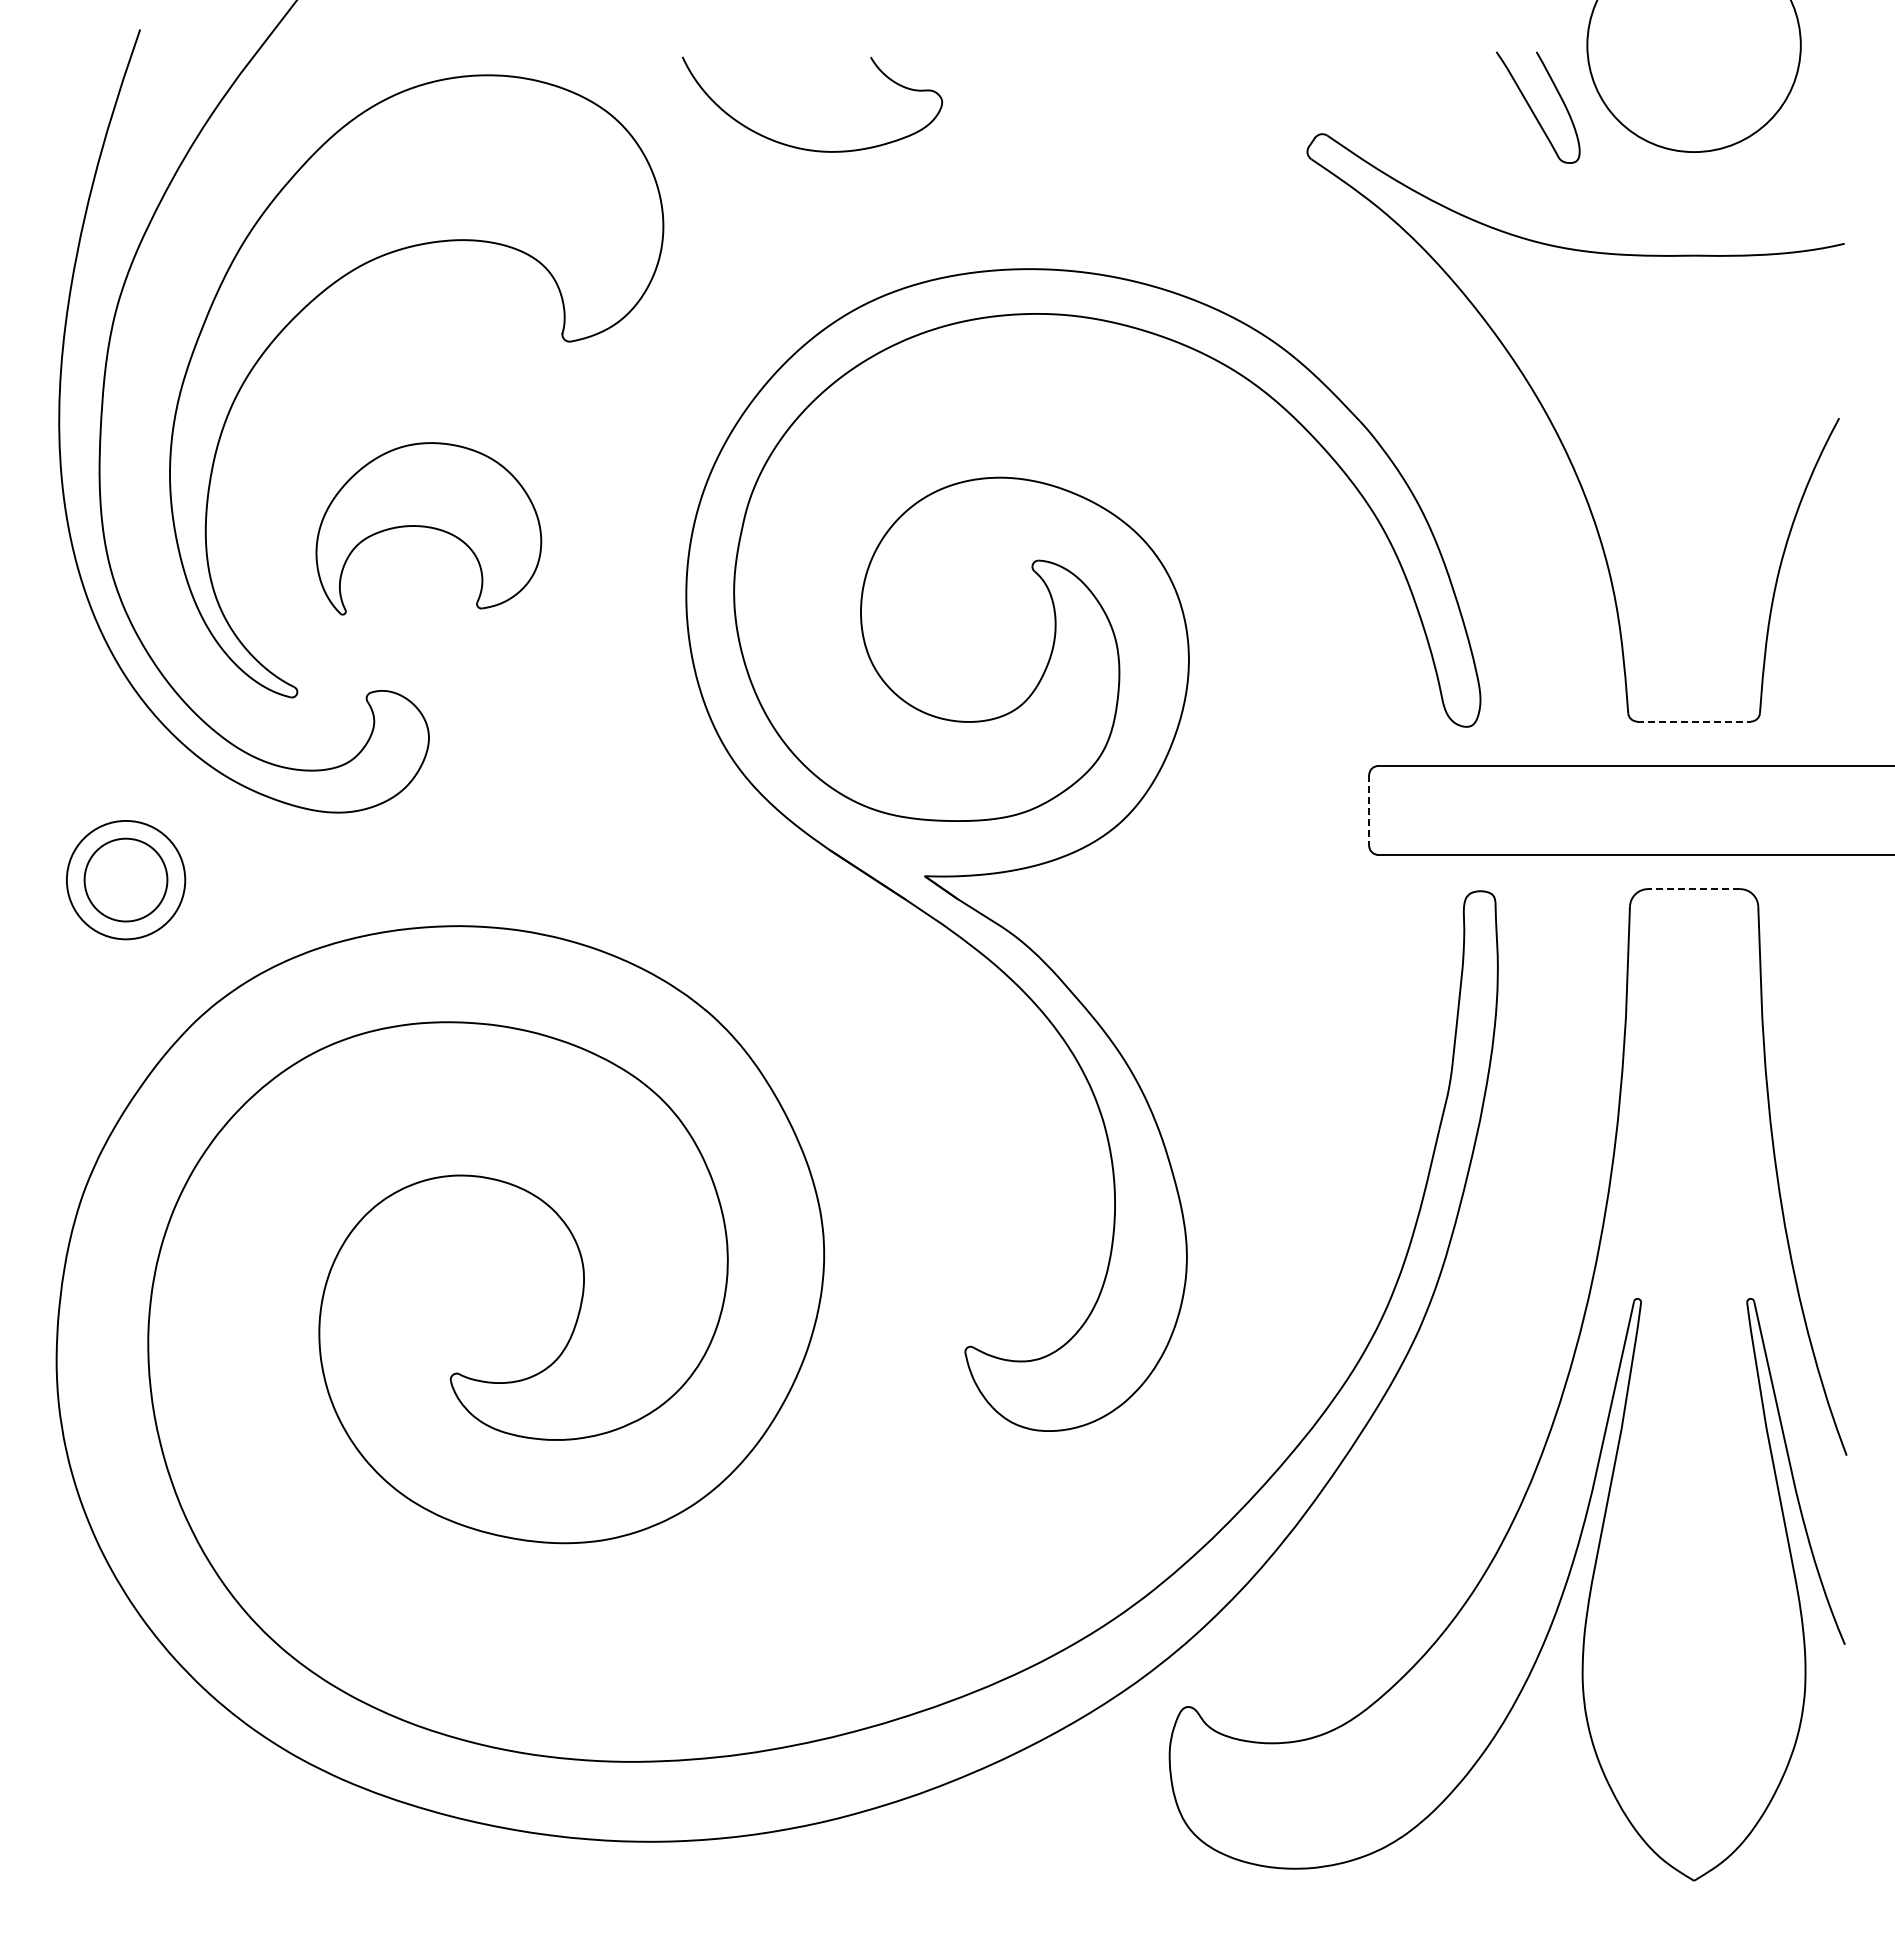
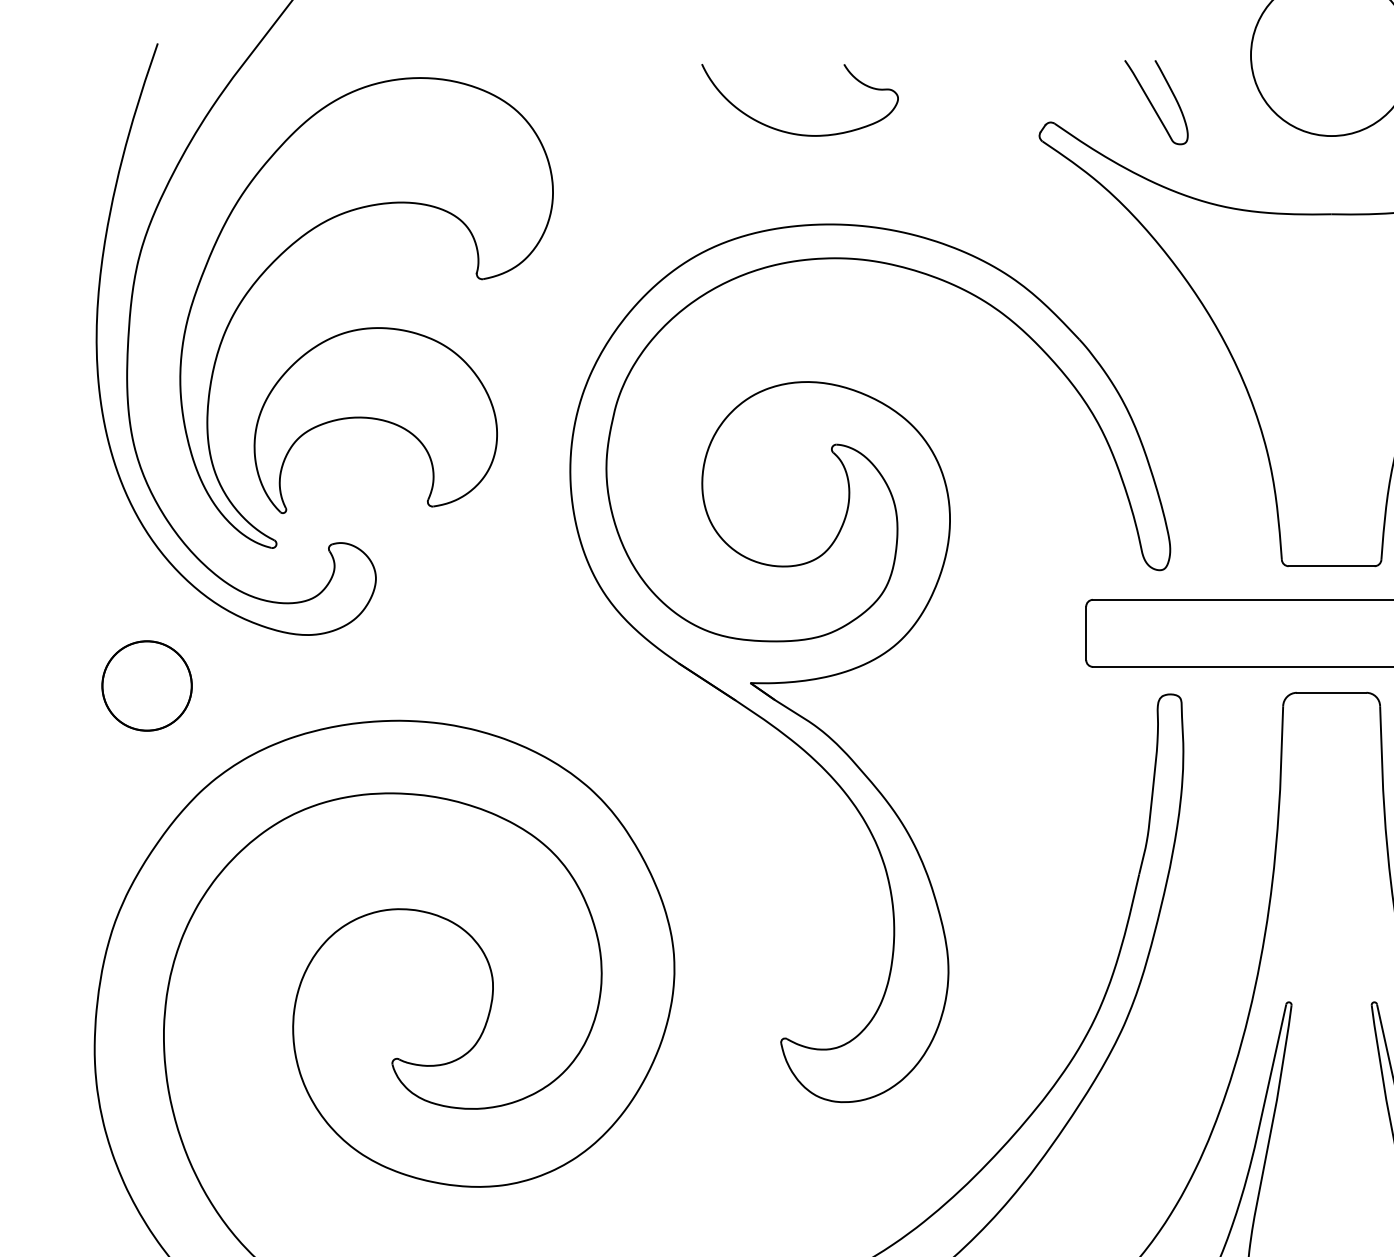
curve: (1532, 109) -> (1152, 103), moved
curve: (801, 147) -> (791, 132), moved
part: (428, 528) -> (375, 420), size x1.43
line: (1694, 721) -> (1331, 566), dashed -> solid
line: (1369, 810) -> (1086, 633), dashed -> solid
circle: (125, 879) -> (146, 685), size x1.43
line: (1693, 889) -> (1331, 693), dashed -> solid

